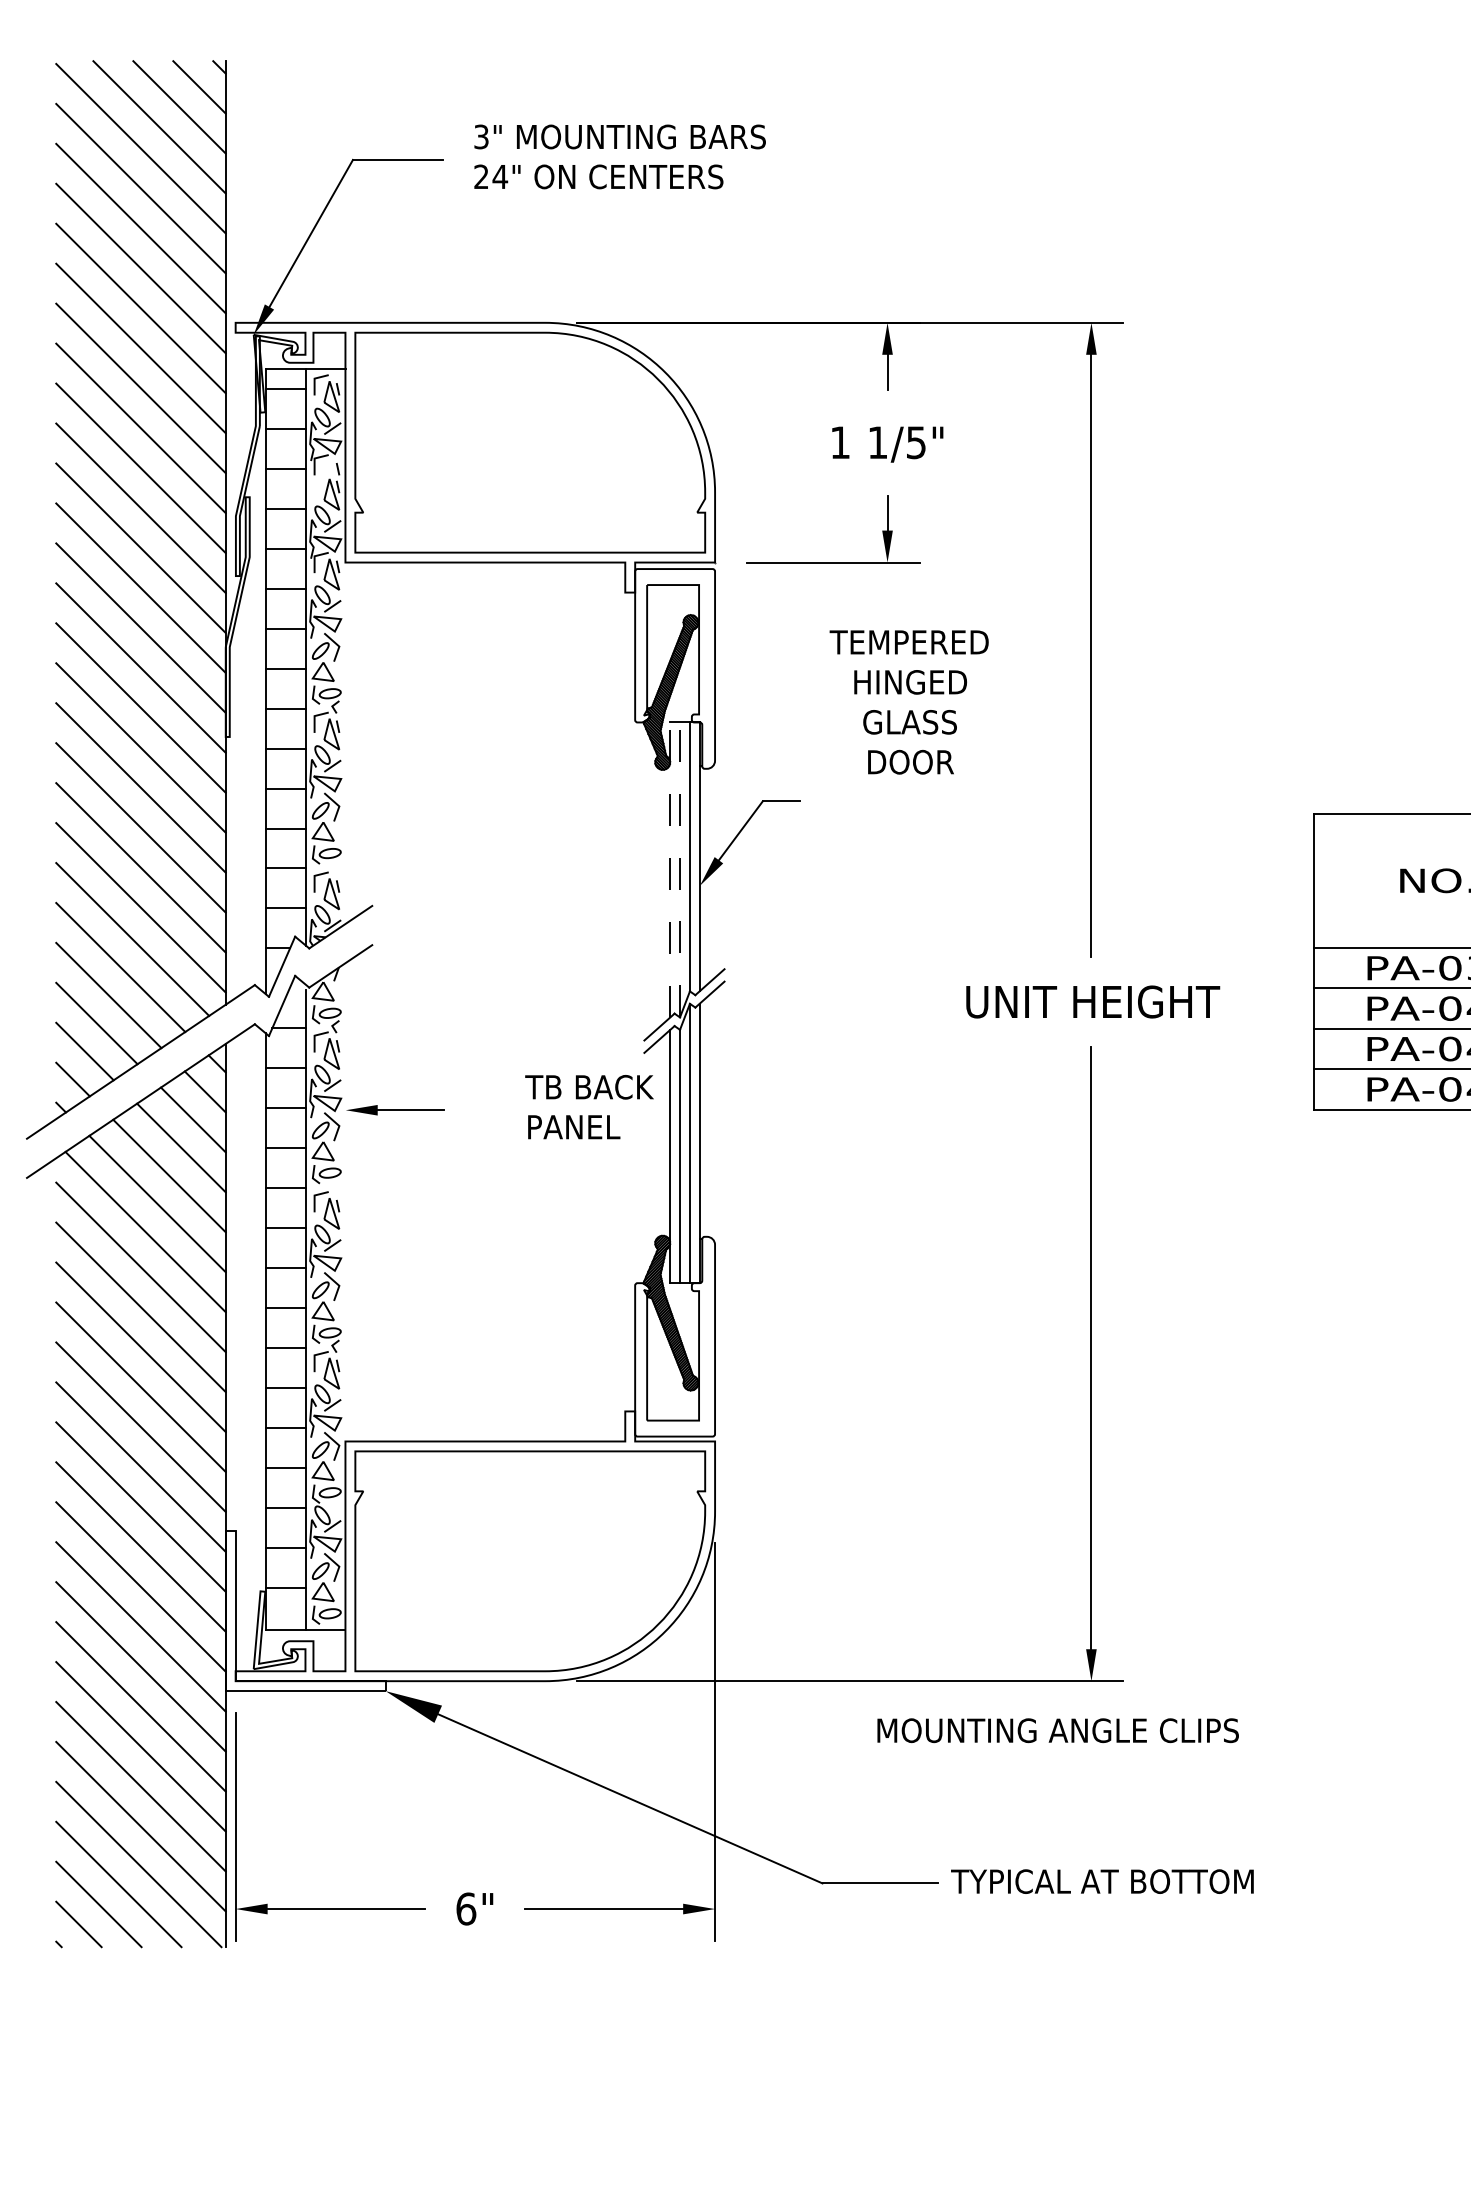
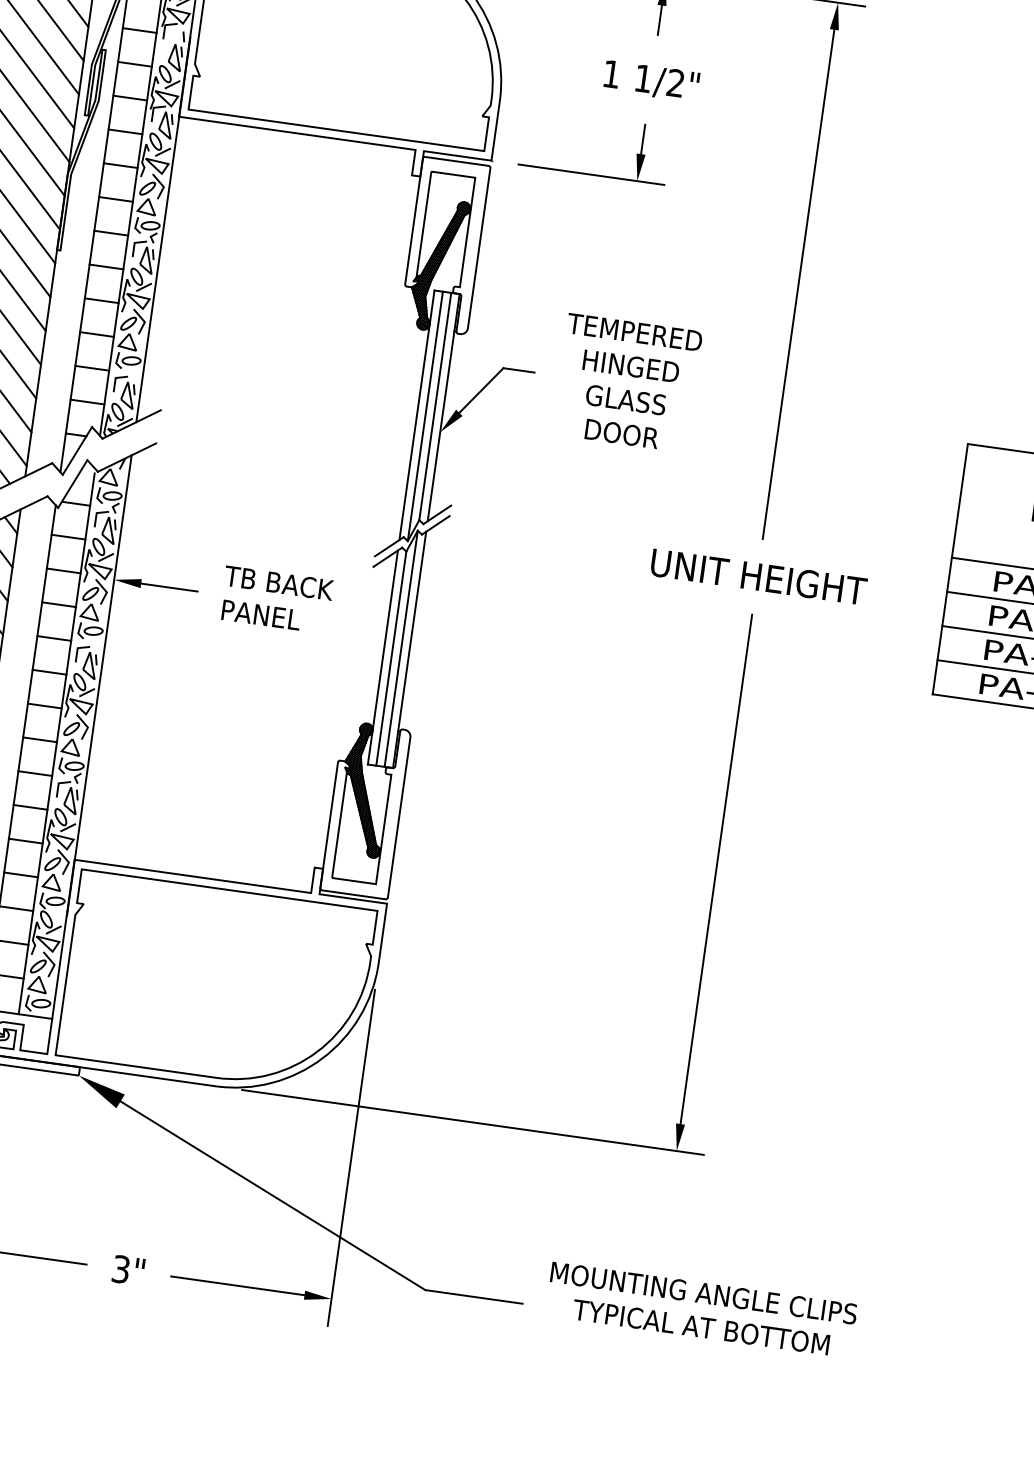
text: (915, 442) -> (675, 83), 1/5" -> 1/2"
line: (345, 695) -> (163, 229), added
text: (908, 702) -> (626, 383), moved
line: (680, 869) -> (425, 416), dashed -> solid
line: (670, 870) -> (417, 415), dashed -> solid
text: (589, 1107) -> (276, 600), moved
line: (345, 1235) -> (99, 685), added
text: (1057, 1730) -> (703, 1293), moved
text: (1102, 1881) -> (701, 1327), moved
text: (466, 1908) -> (121, 1268), 6" -> 3"

